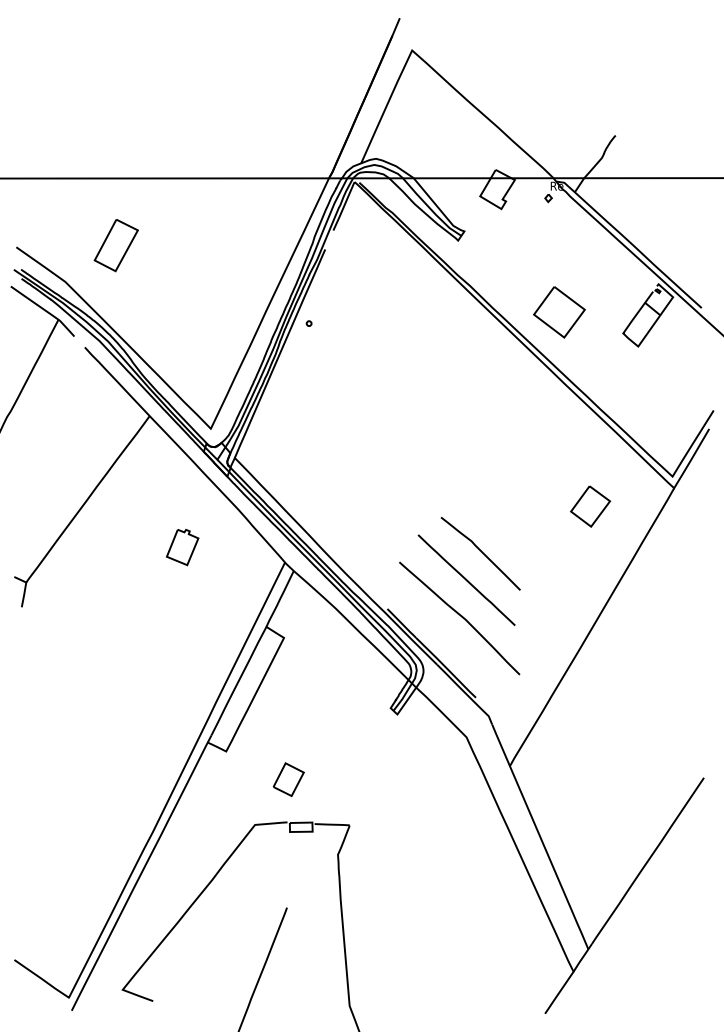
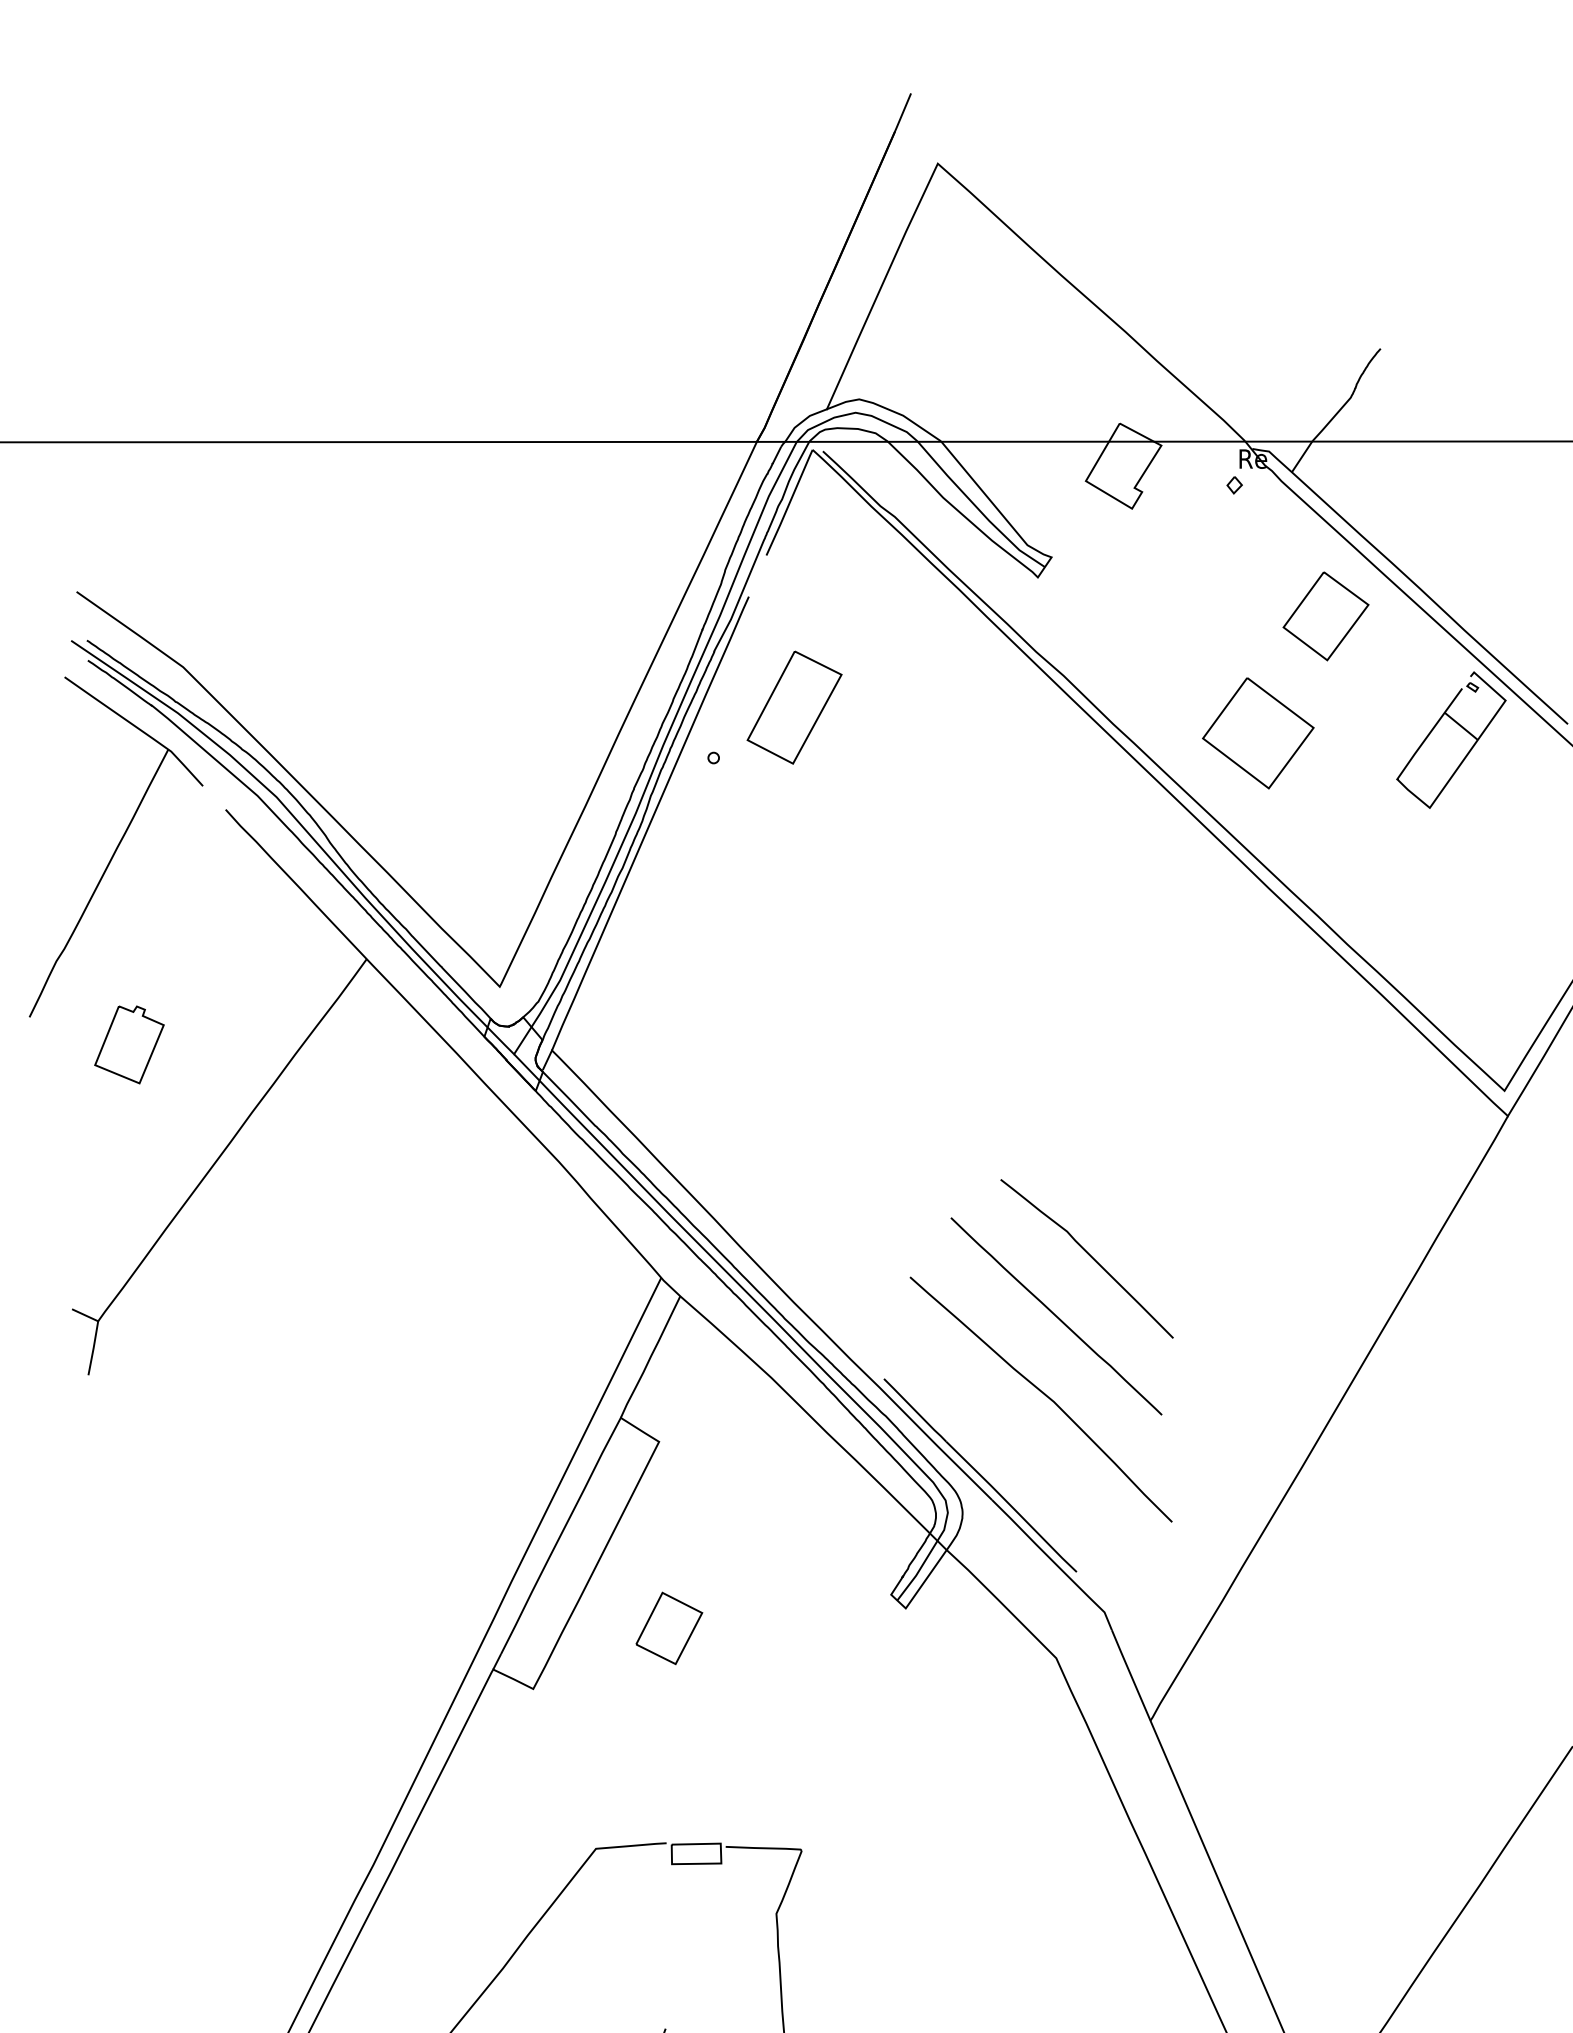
part: (115, 245) -> (792, 707), moved
part: (590, 506) -> (1325, 616), moved
part: (182, 547) -> (129, 1044), moved
part: (288, 779) -> (668, 1628), moved

